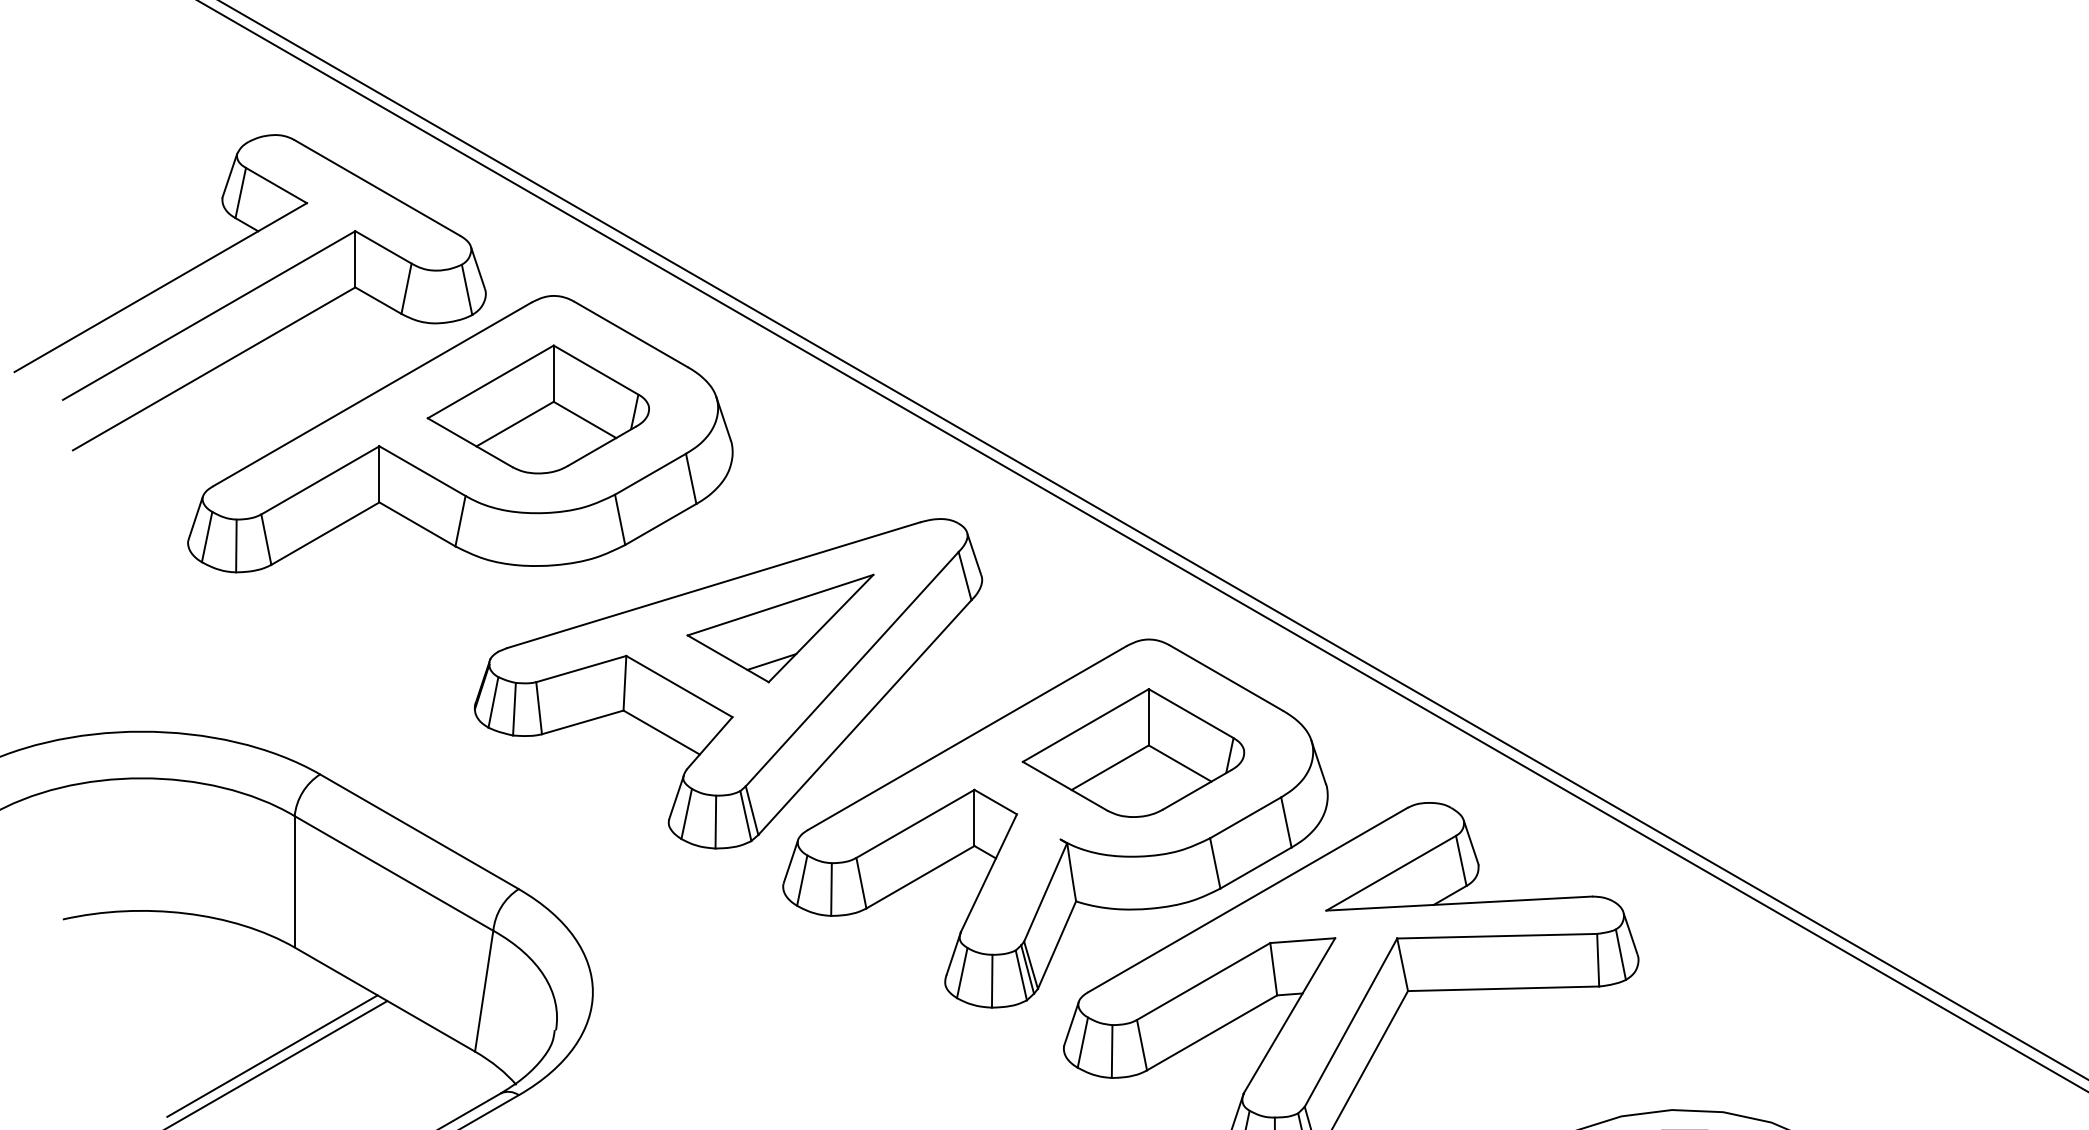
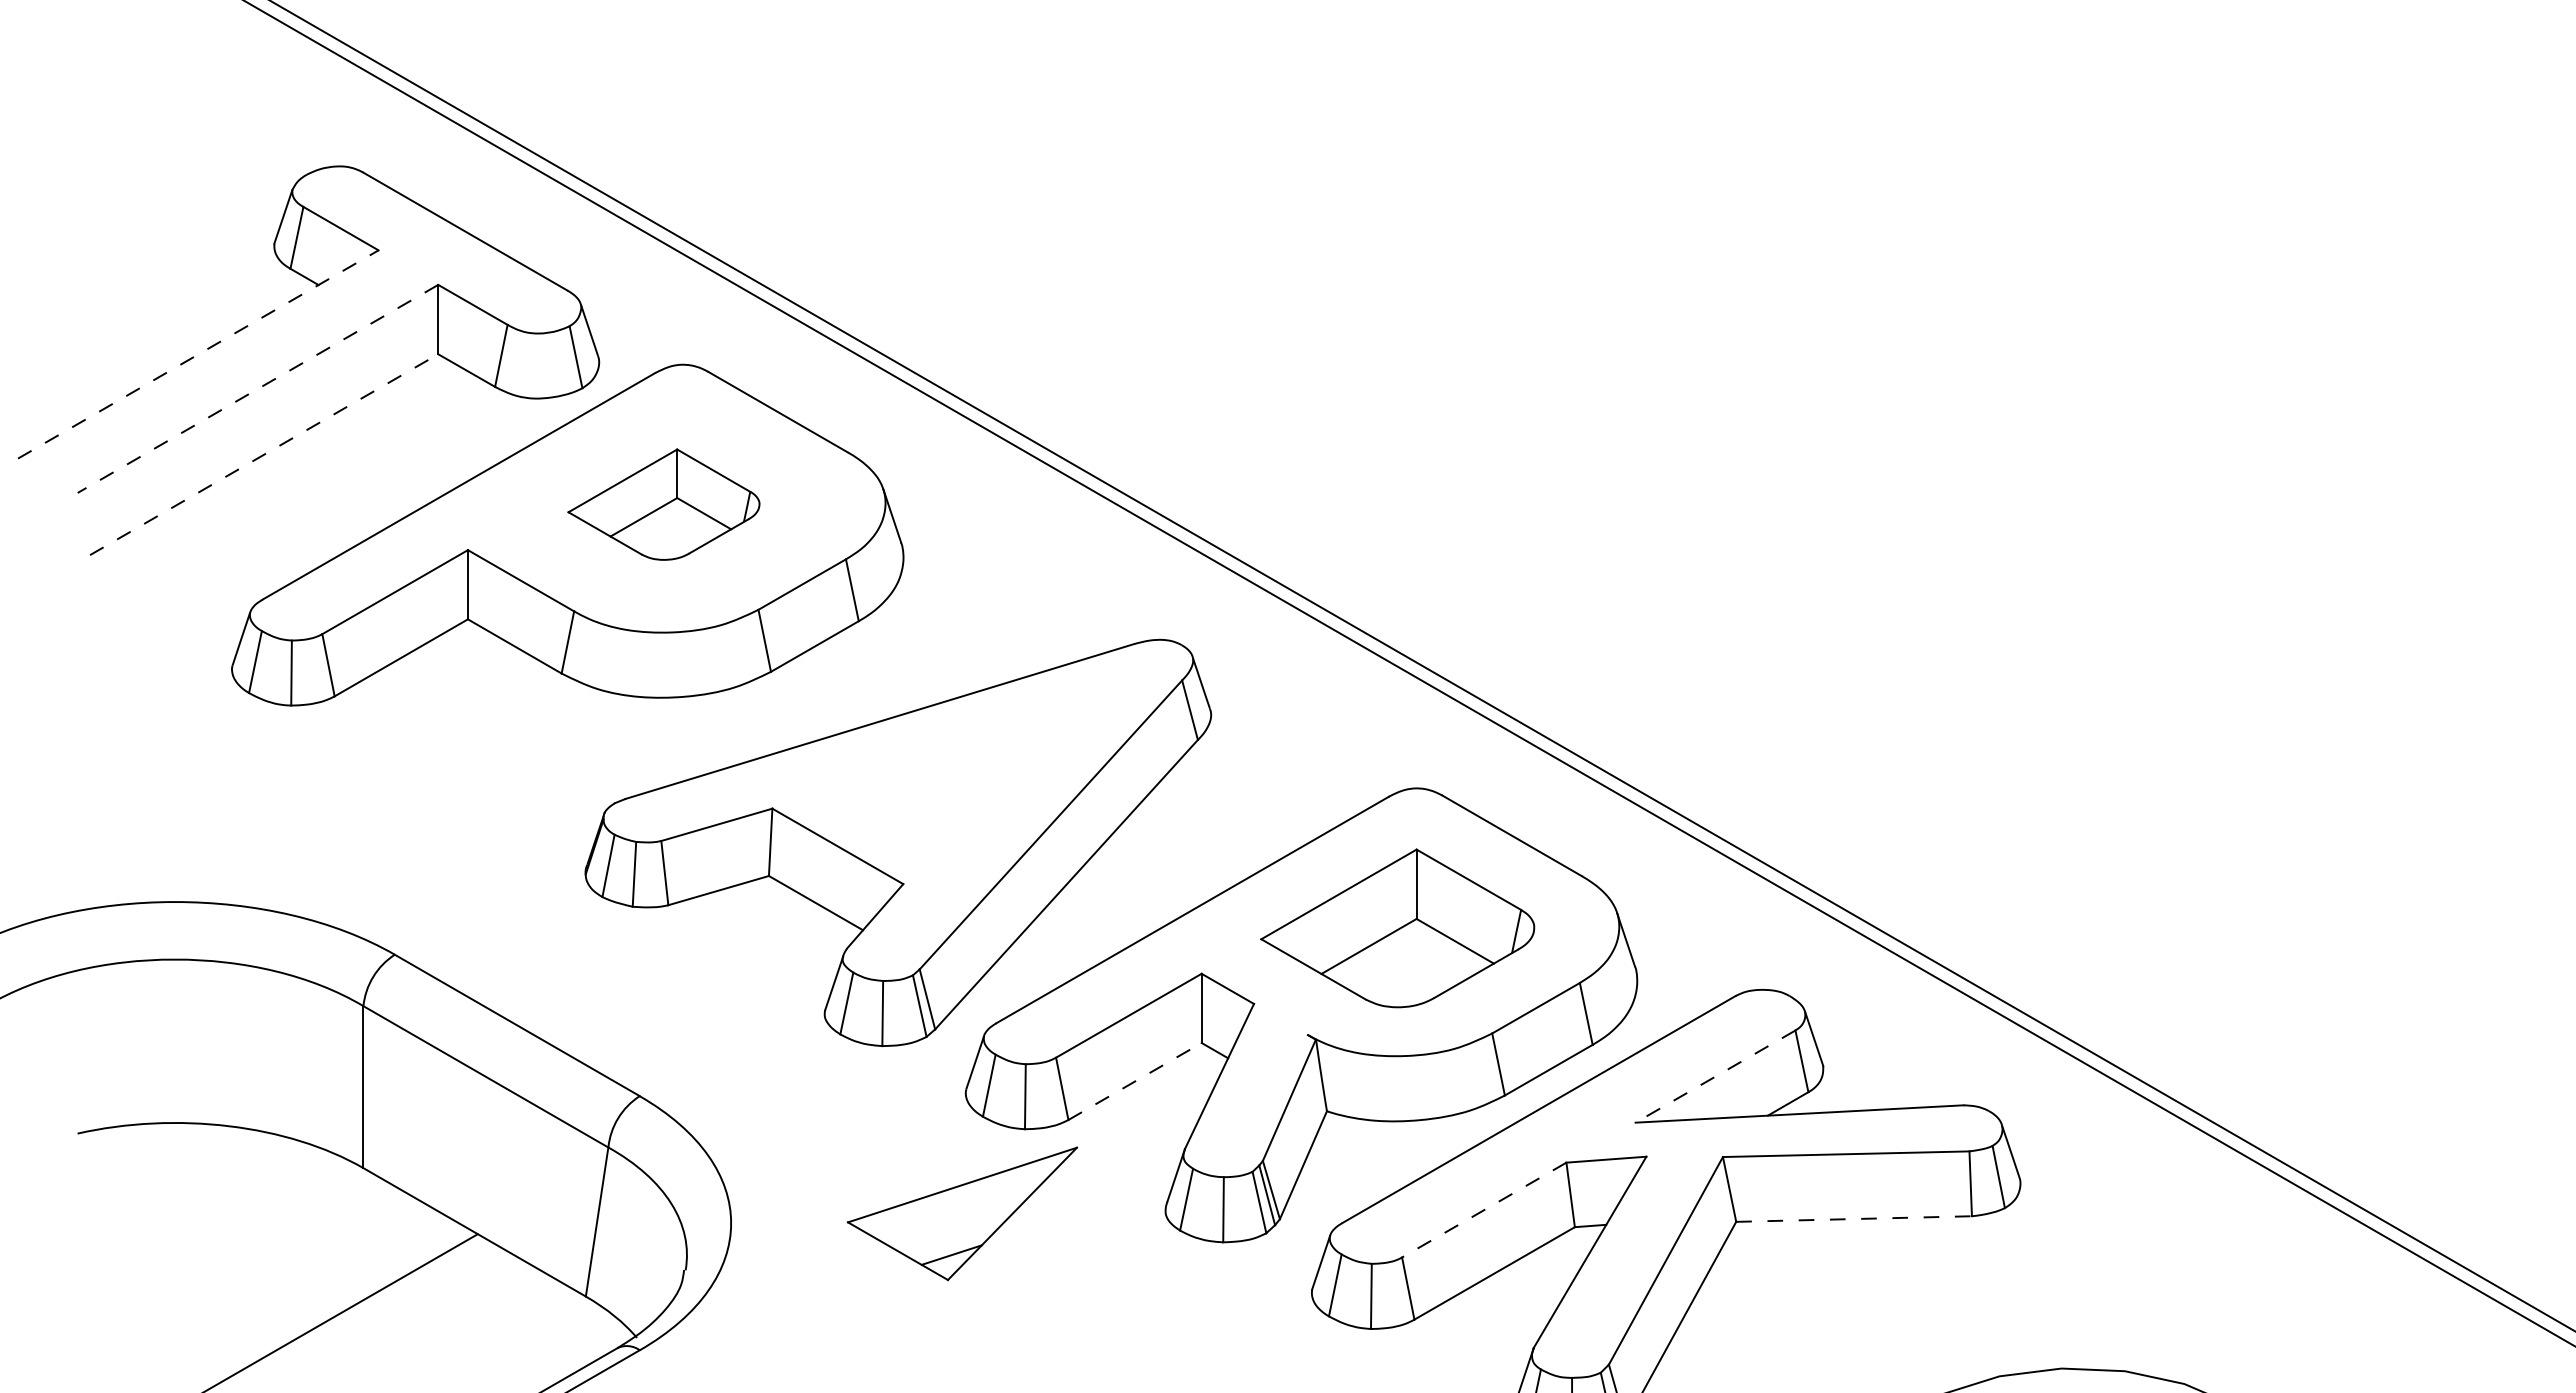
line: (160, 287) -> (198, 354), solid -> dashed
line: (208, 316) -> (257, 389), solid -> dashed
line: (214, 368) -> (264, 454), solid -> dashed
part: (538, 409) -> (663, 504), size x0.7
part: (780, 628) -> (962, 1213), moved
line: (1391, 873) -> (1715, 1076), solid -> dashed
line: (920, 877) -> (1135, 1081), solid -> dashed
line: (1203, 981) -> (1484, 1210), solid -> dashed
line: (1503, 989) -> (1854, 1219), solid -> dashed
line: (272, 1055) -> (335, 1301), removed

